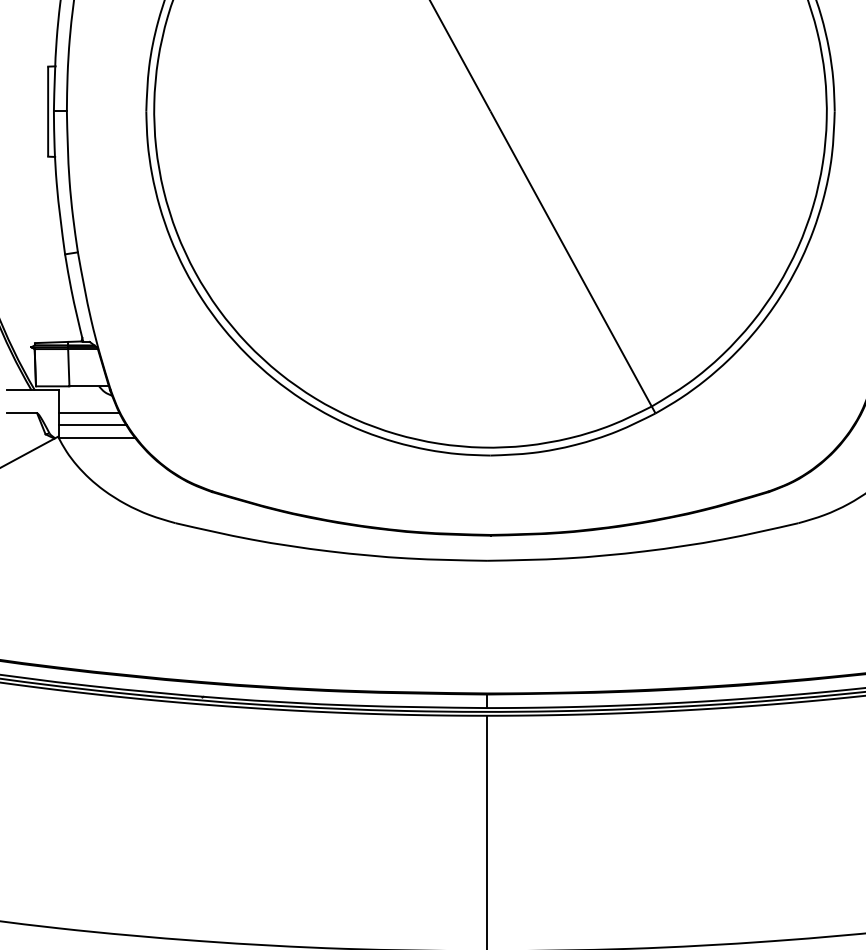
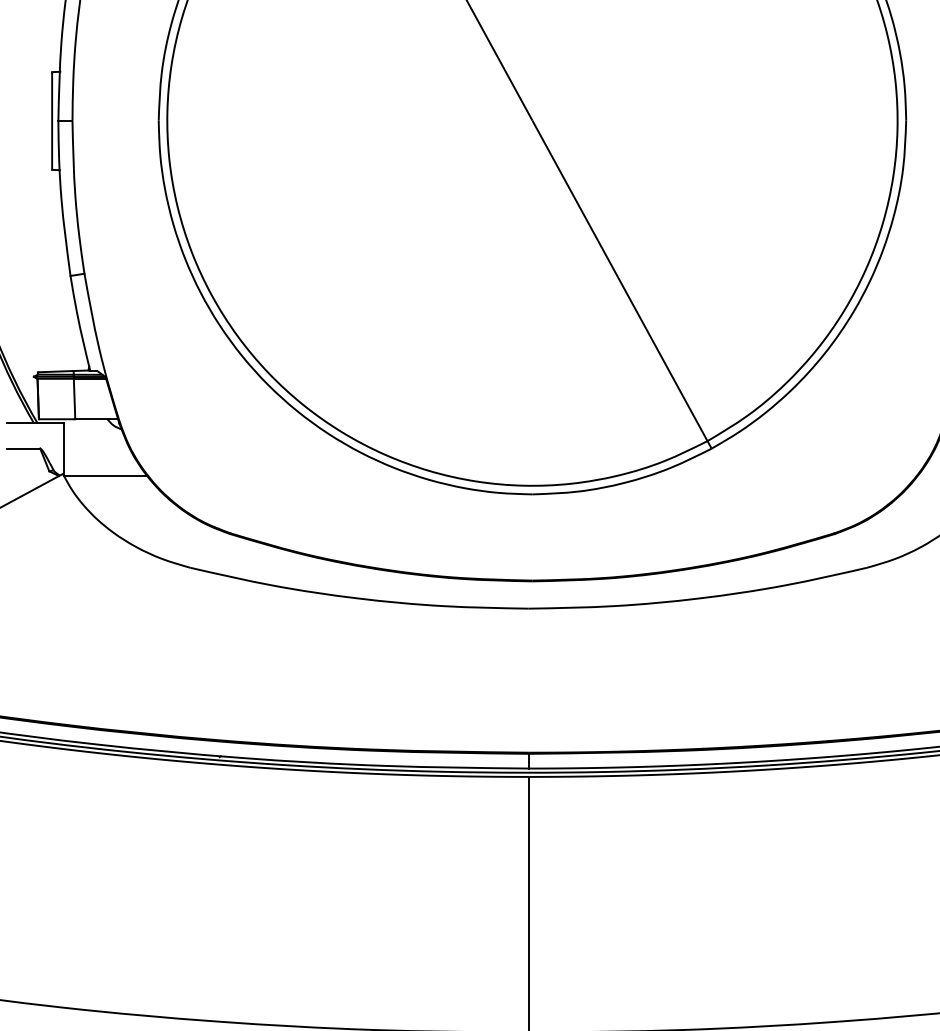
line: (89, 413) -> (96, 448), removed
line: (92, 425) -> (100, 461), removed

